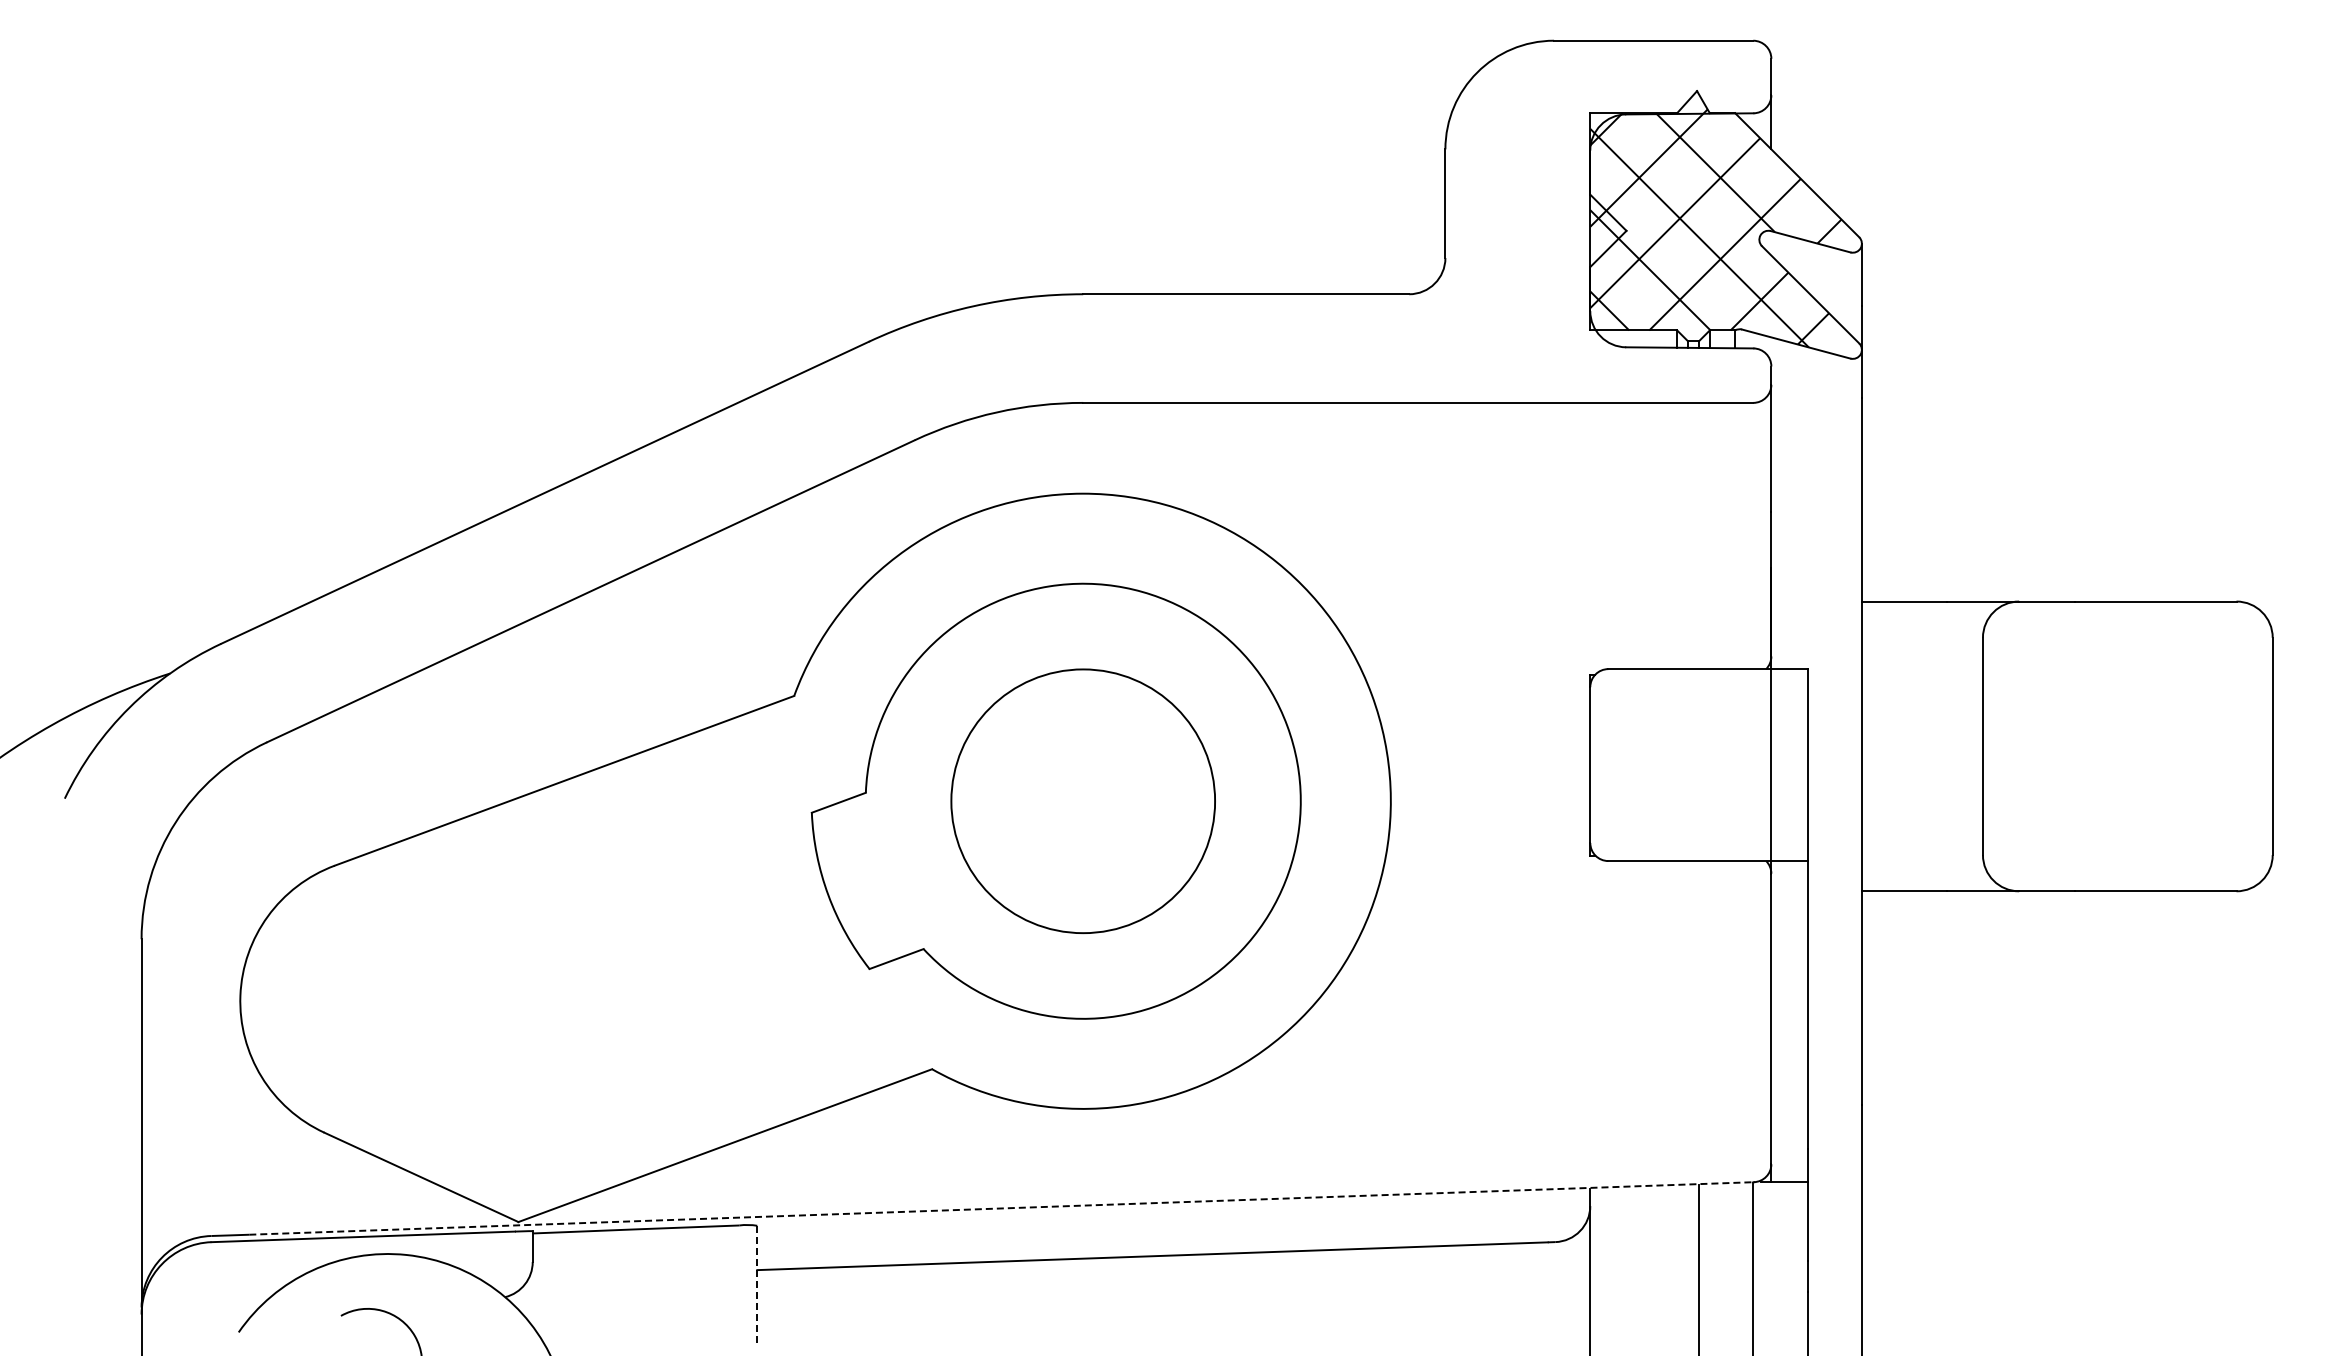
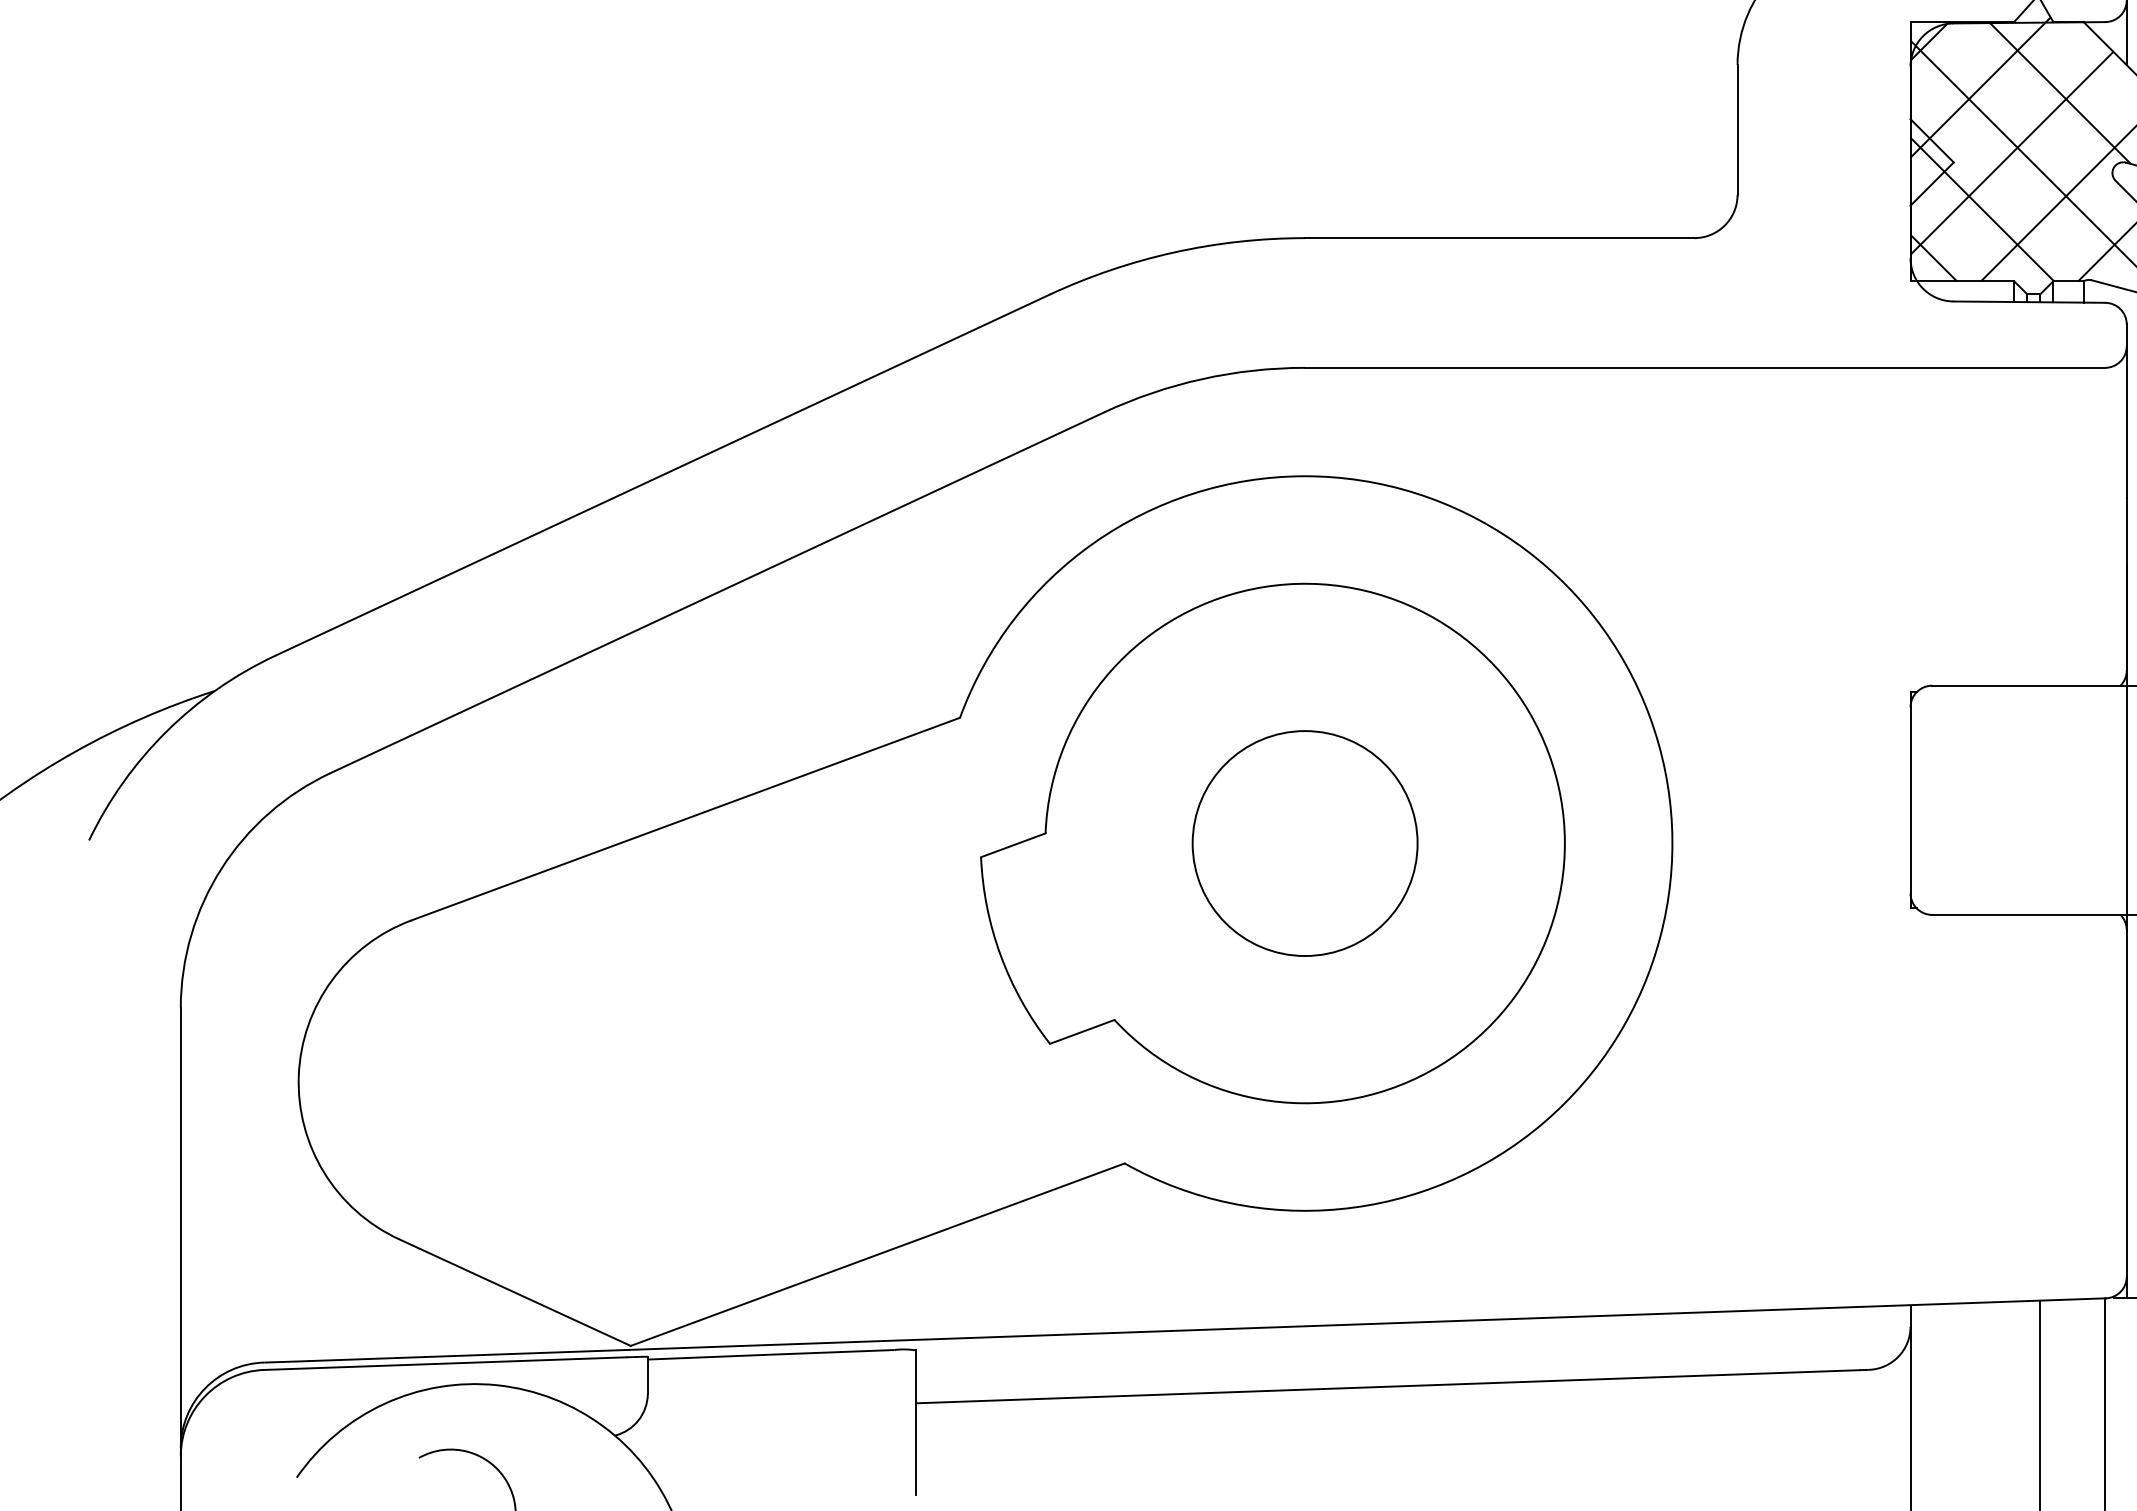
circle: (1083, 801) -> (1305, 843), size x0.71
line: (1001, 1208) -> (1207, 1329), dashed -> solid
line: (757, 1286) -> (916, 1422), dashed -> solid

